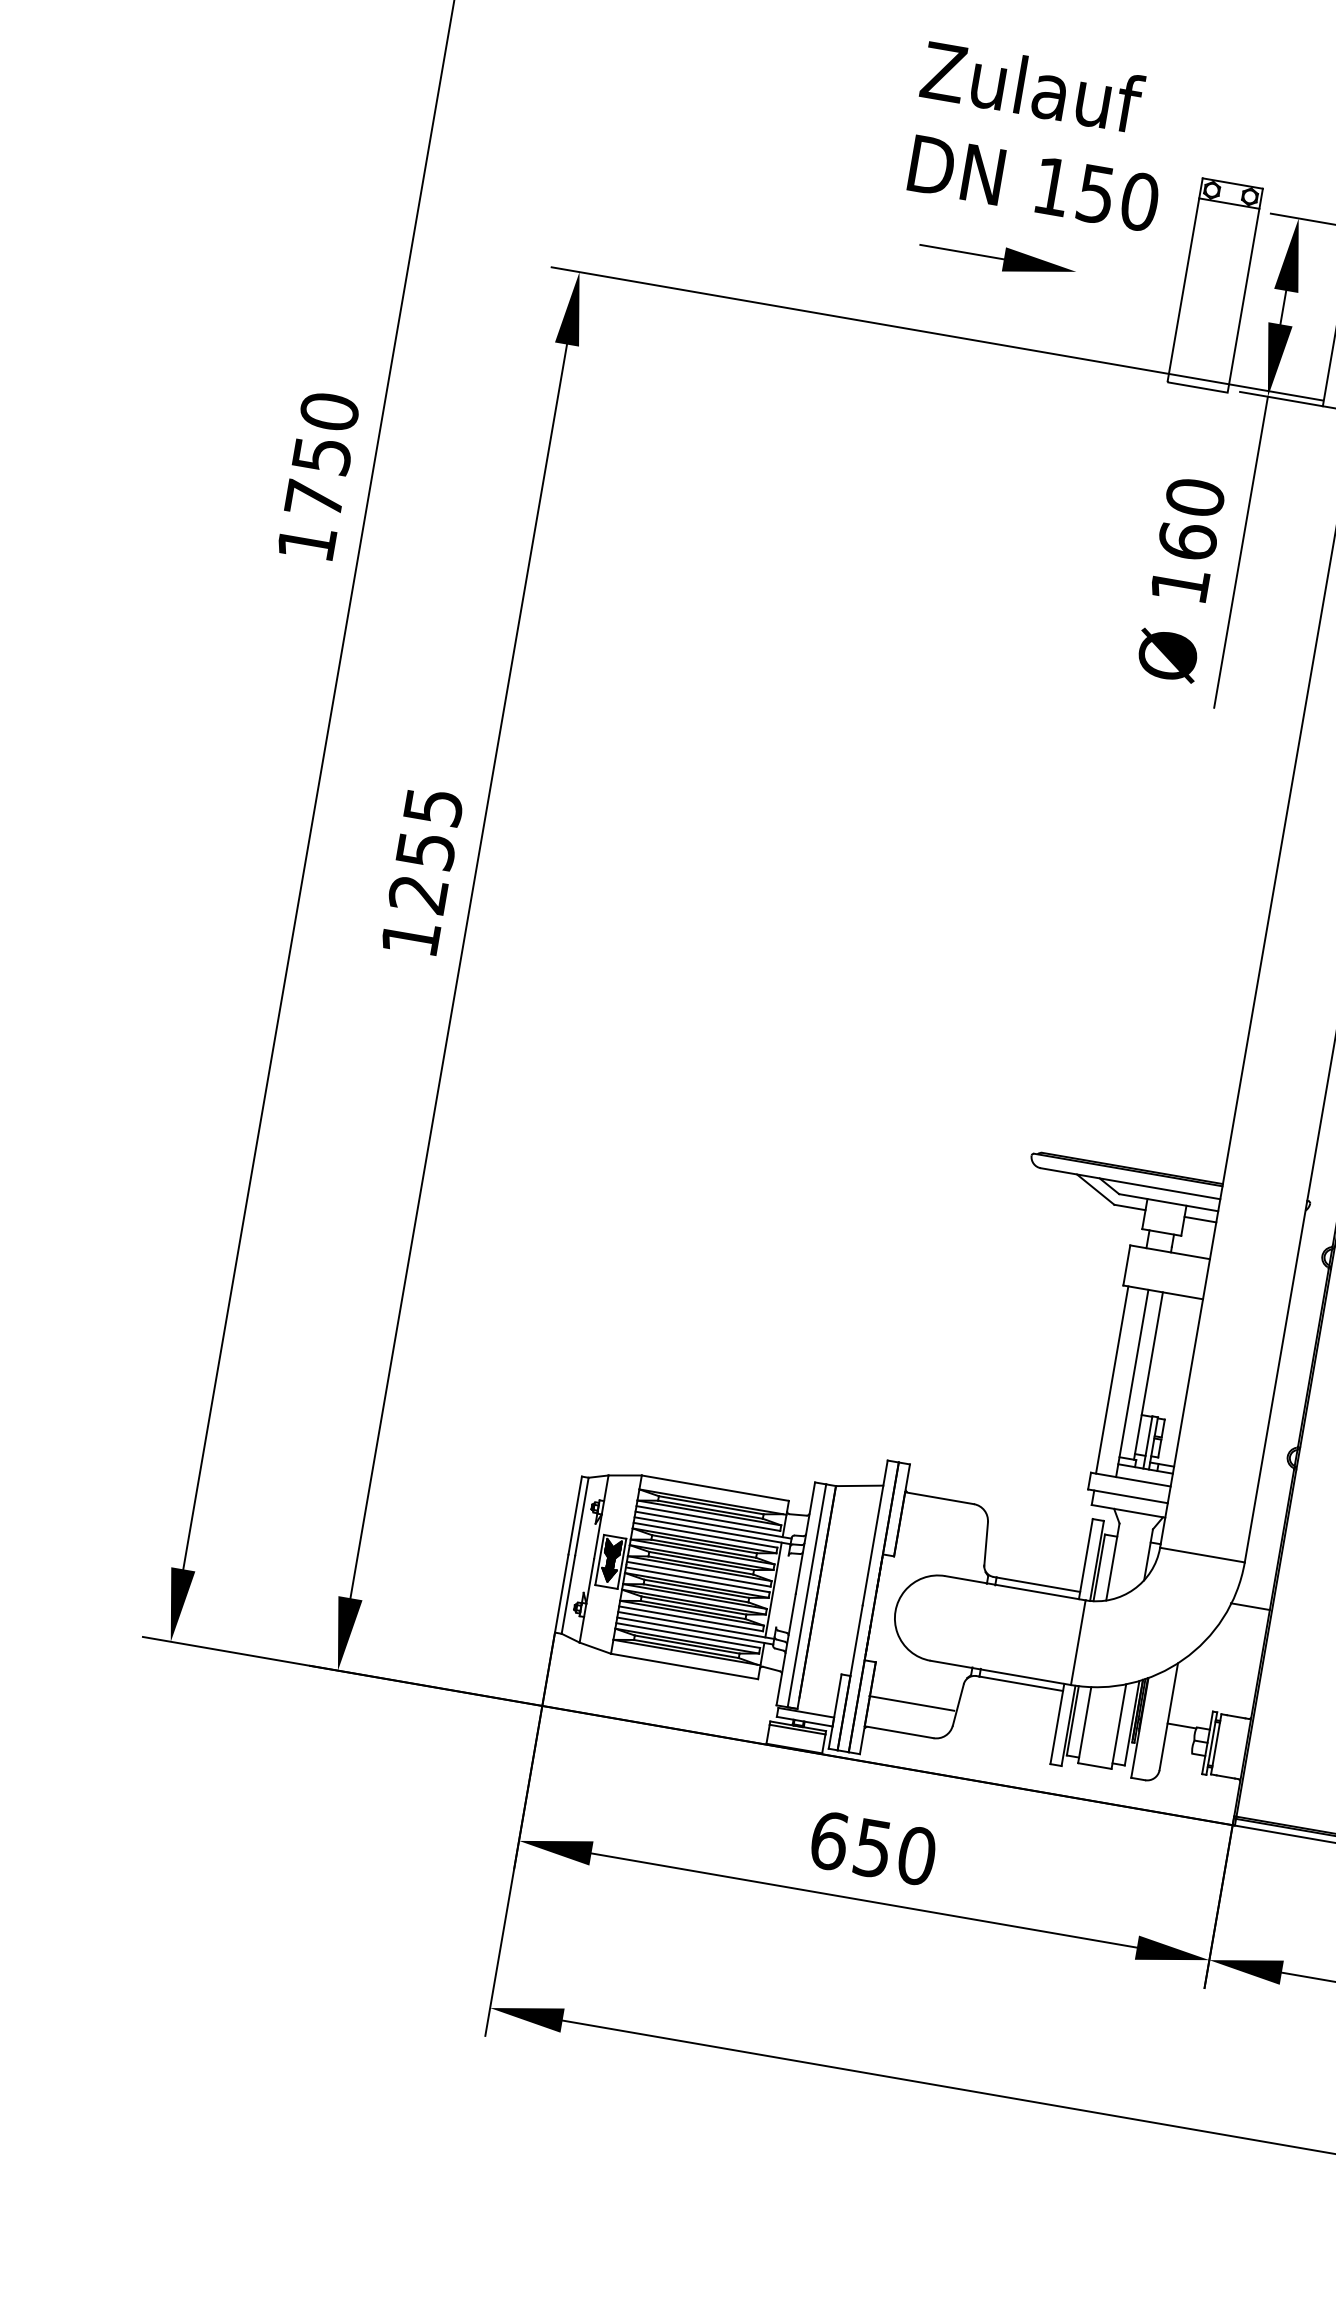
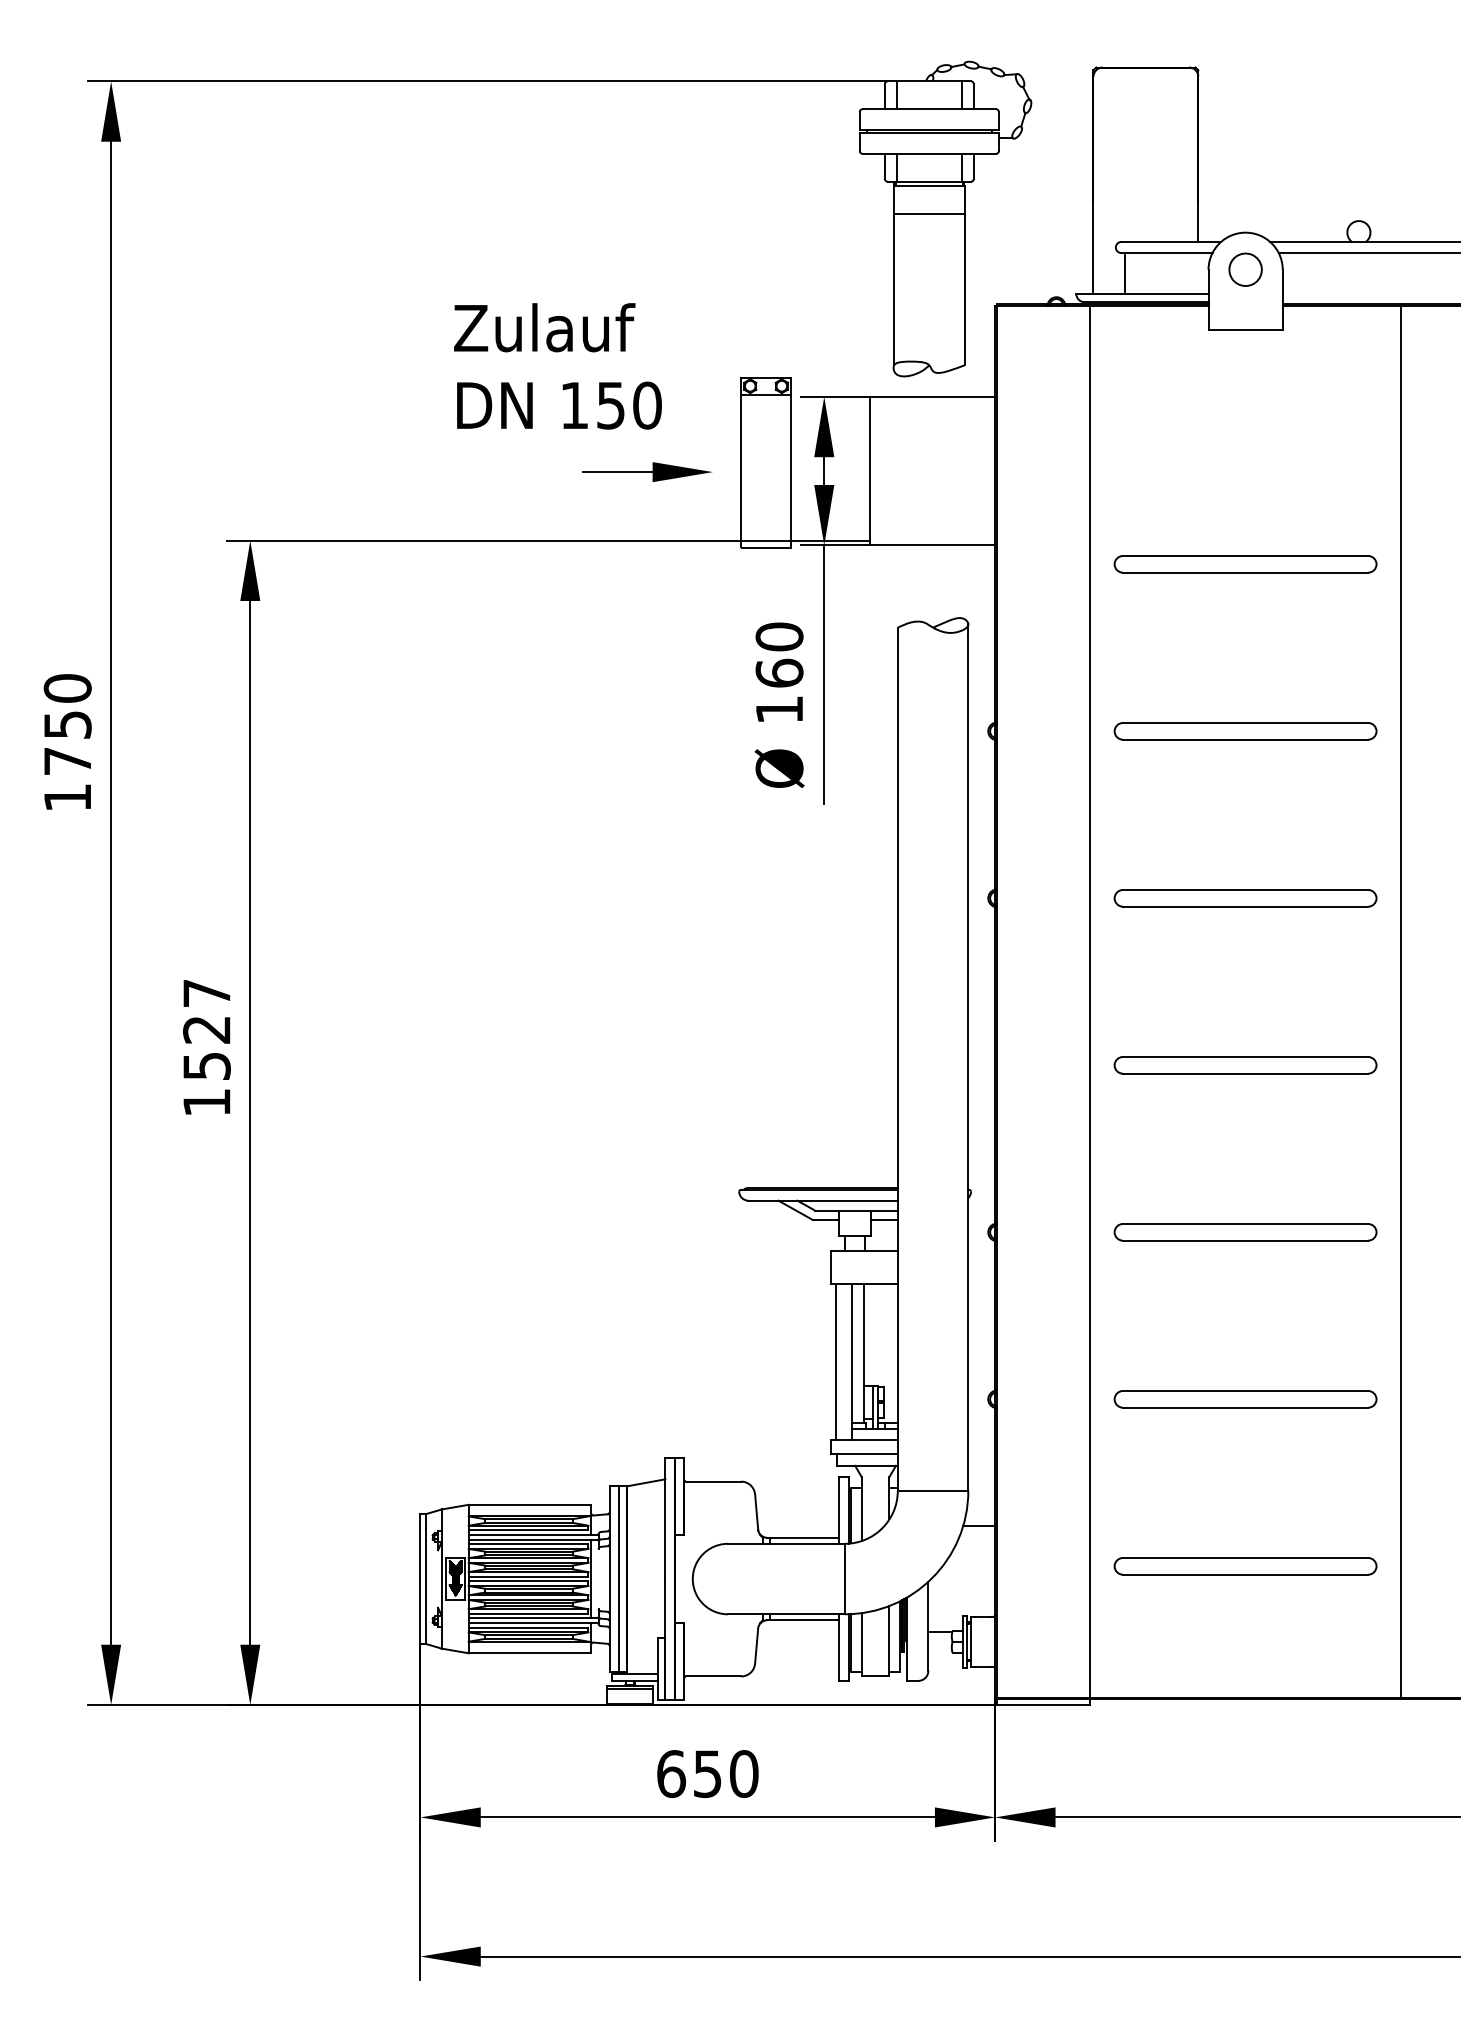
text: (1039, 136) -> (557, 366), moved
part: (997, 257) -> (647, 471), moved
text: (425, 851) -> (206, 1030), 1255 -> 1527
line: (911, 1703) -> (718, 1651), removed

